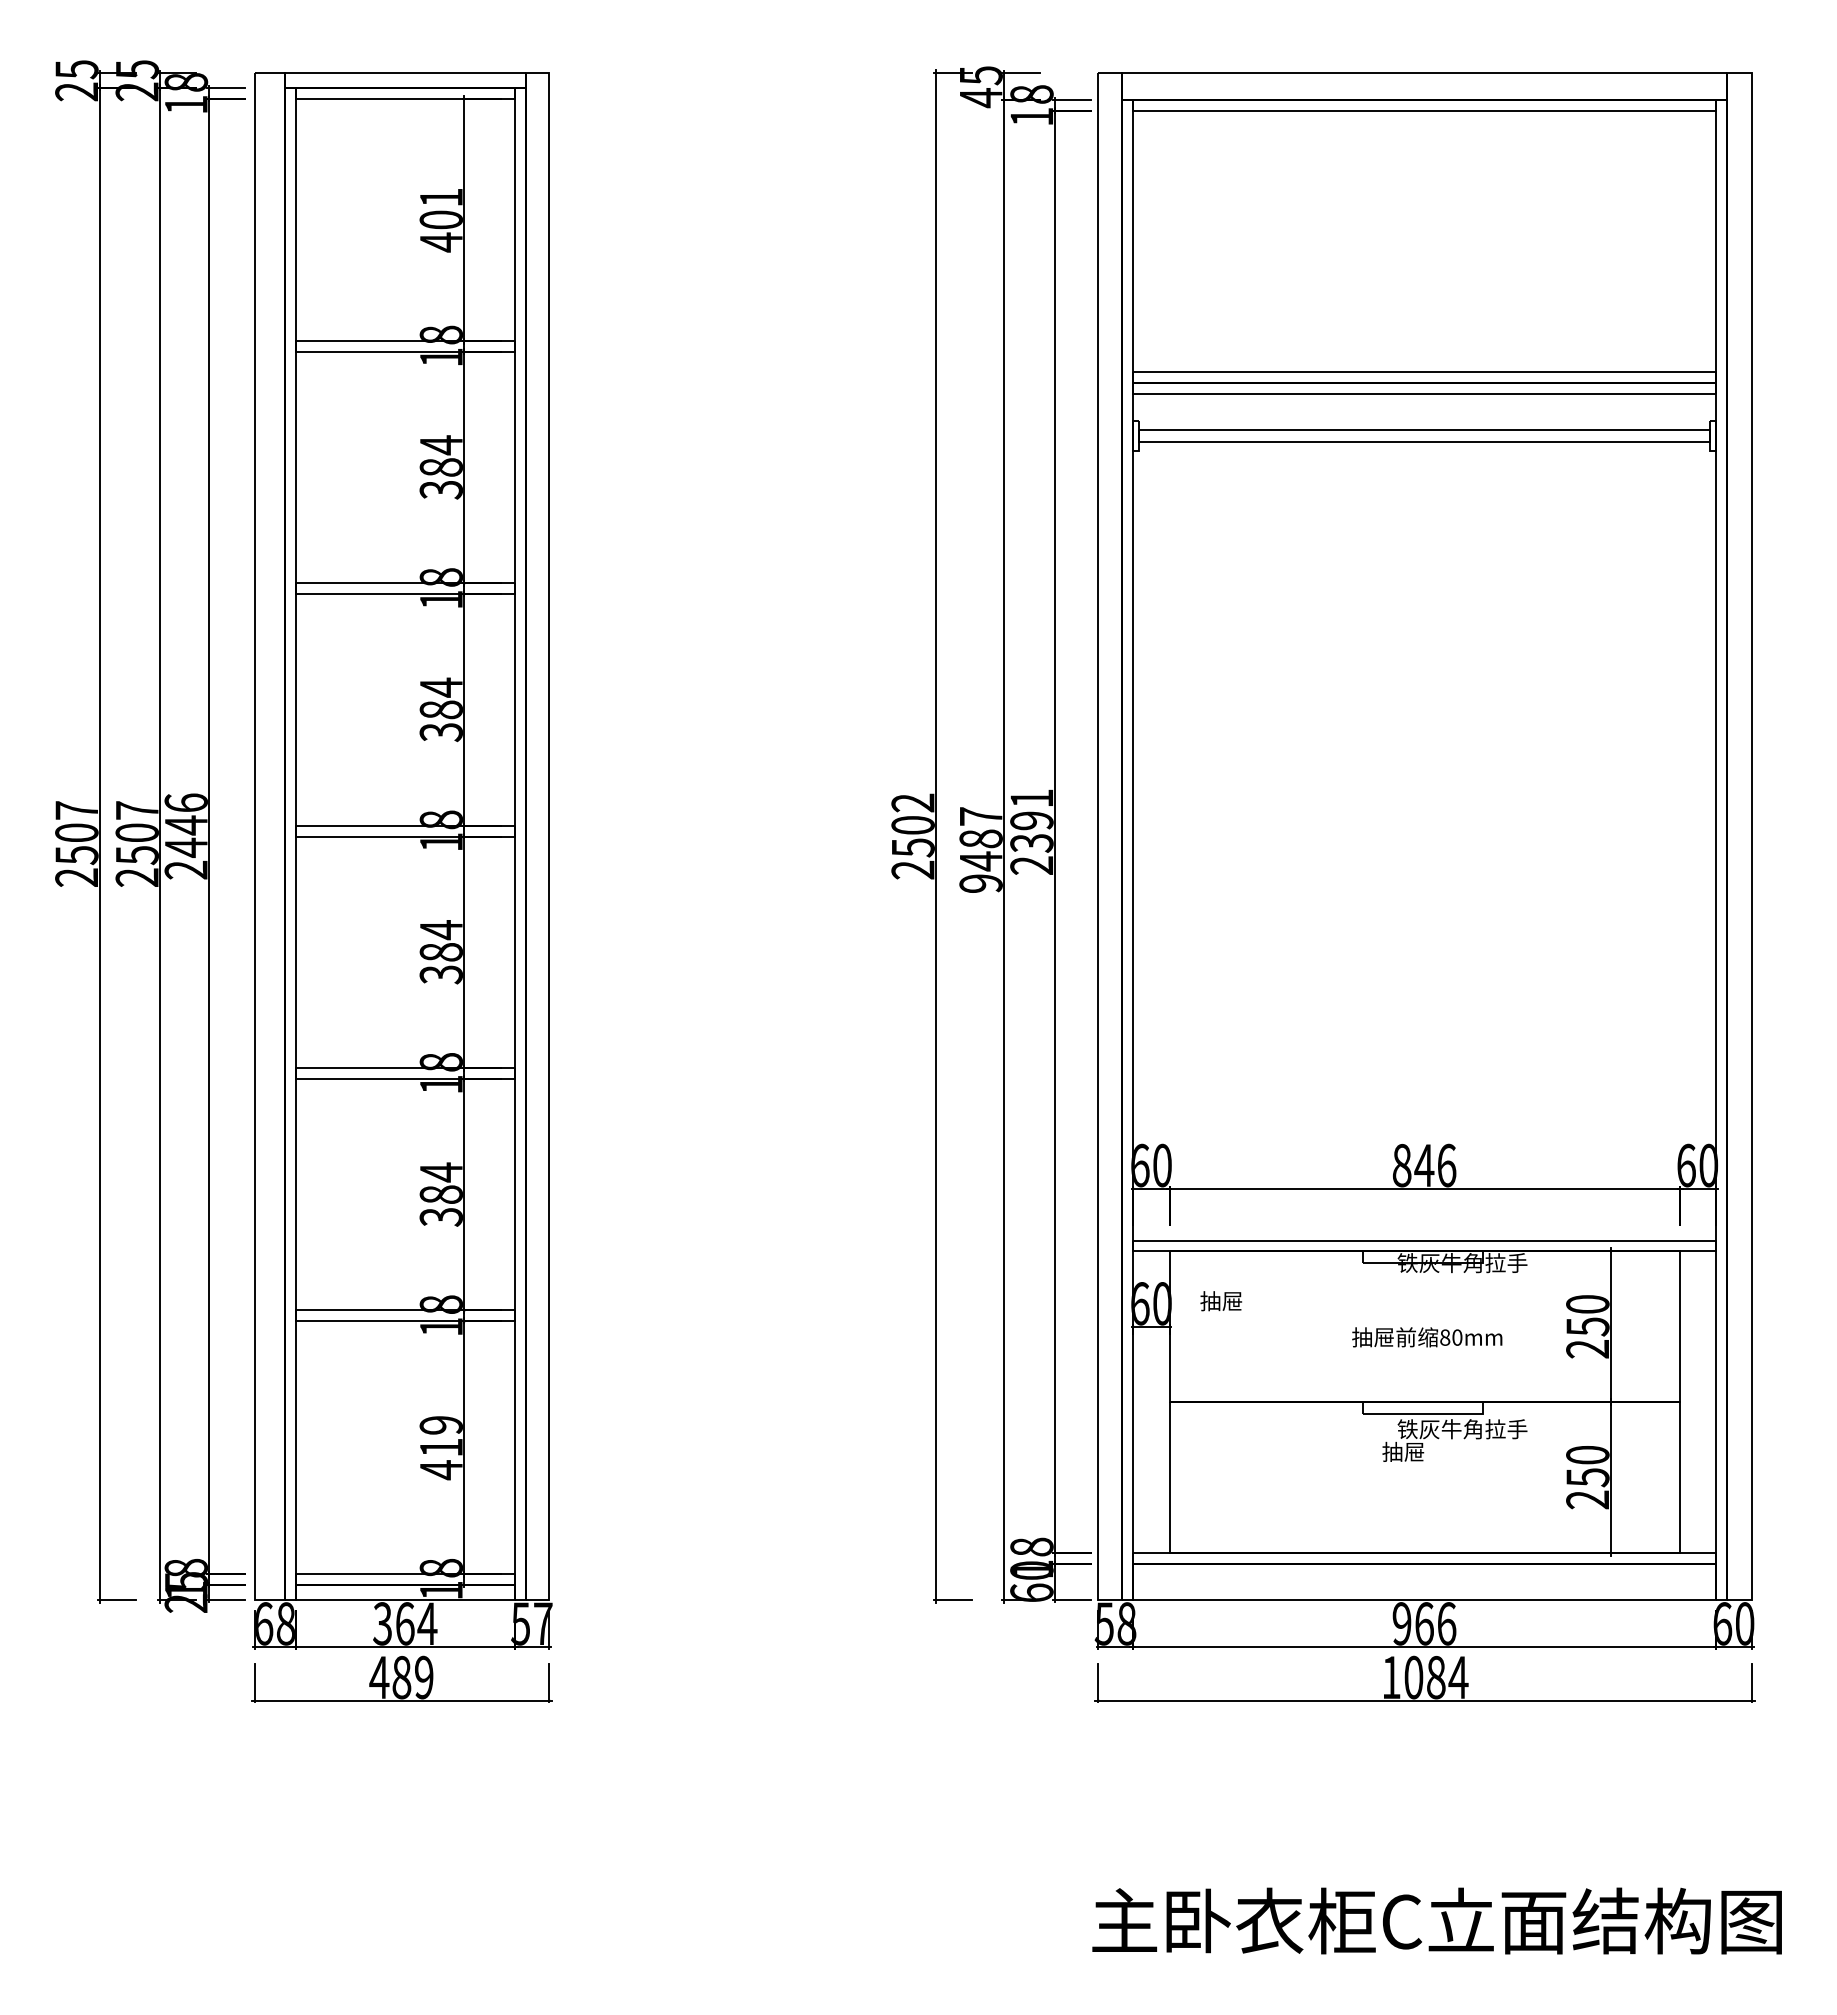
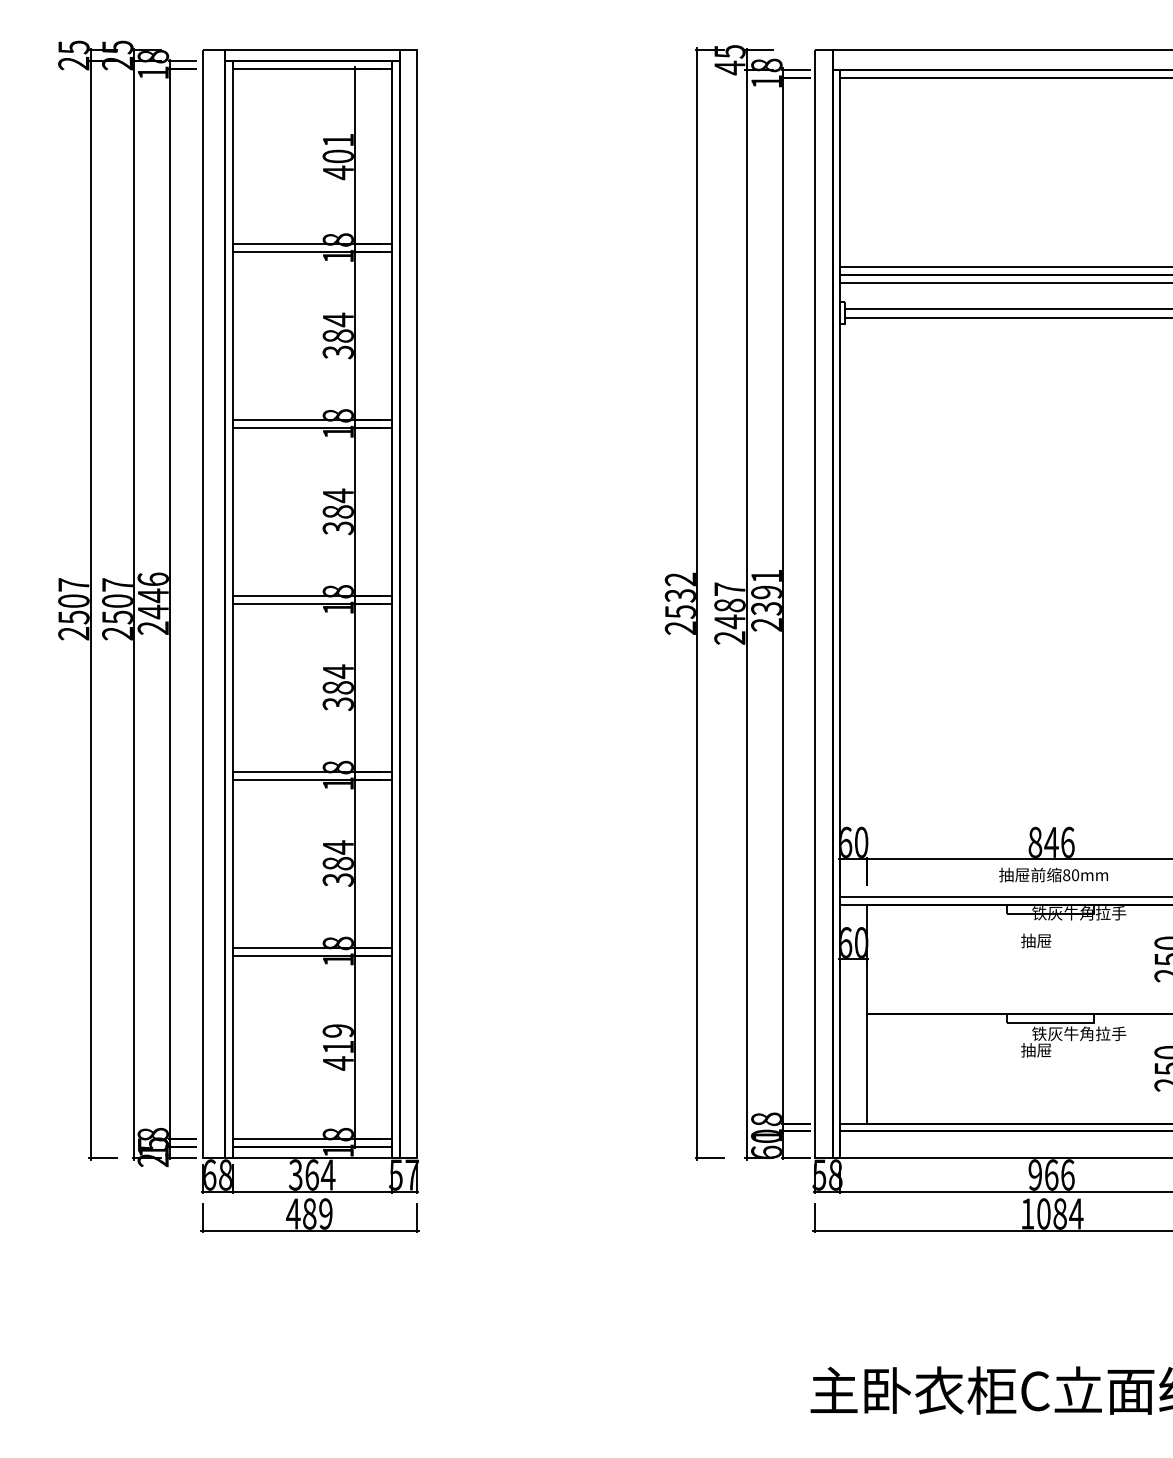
text: (912, 825) -> (680, 595), 2502 -> 2532
text: (981, 883) -> (730, 637), 9487 -> 2487
text: (1221, 1301) -> (1036, 941), moved
text: (1427, 1337) -> (1053, 875), moved

